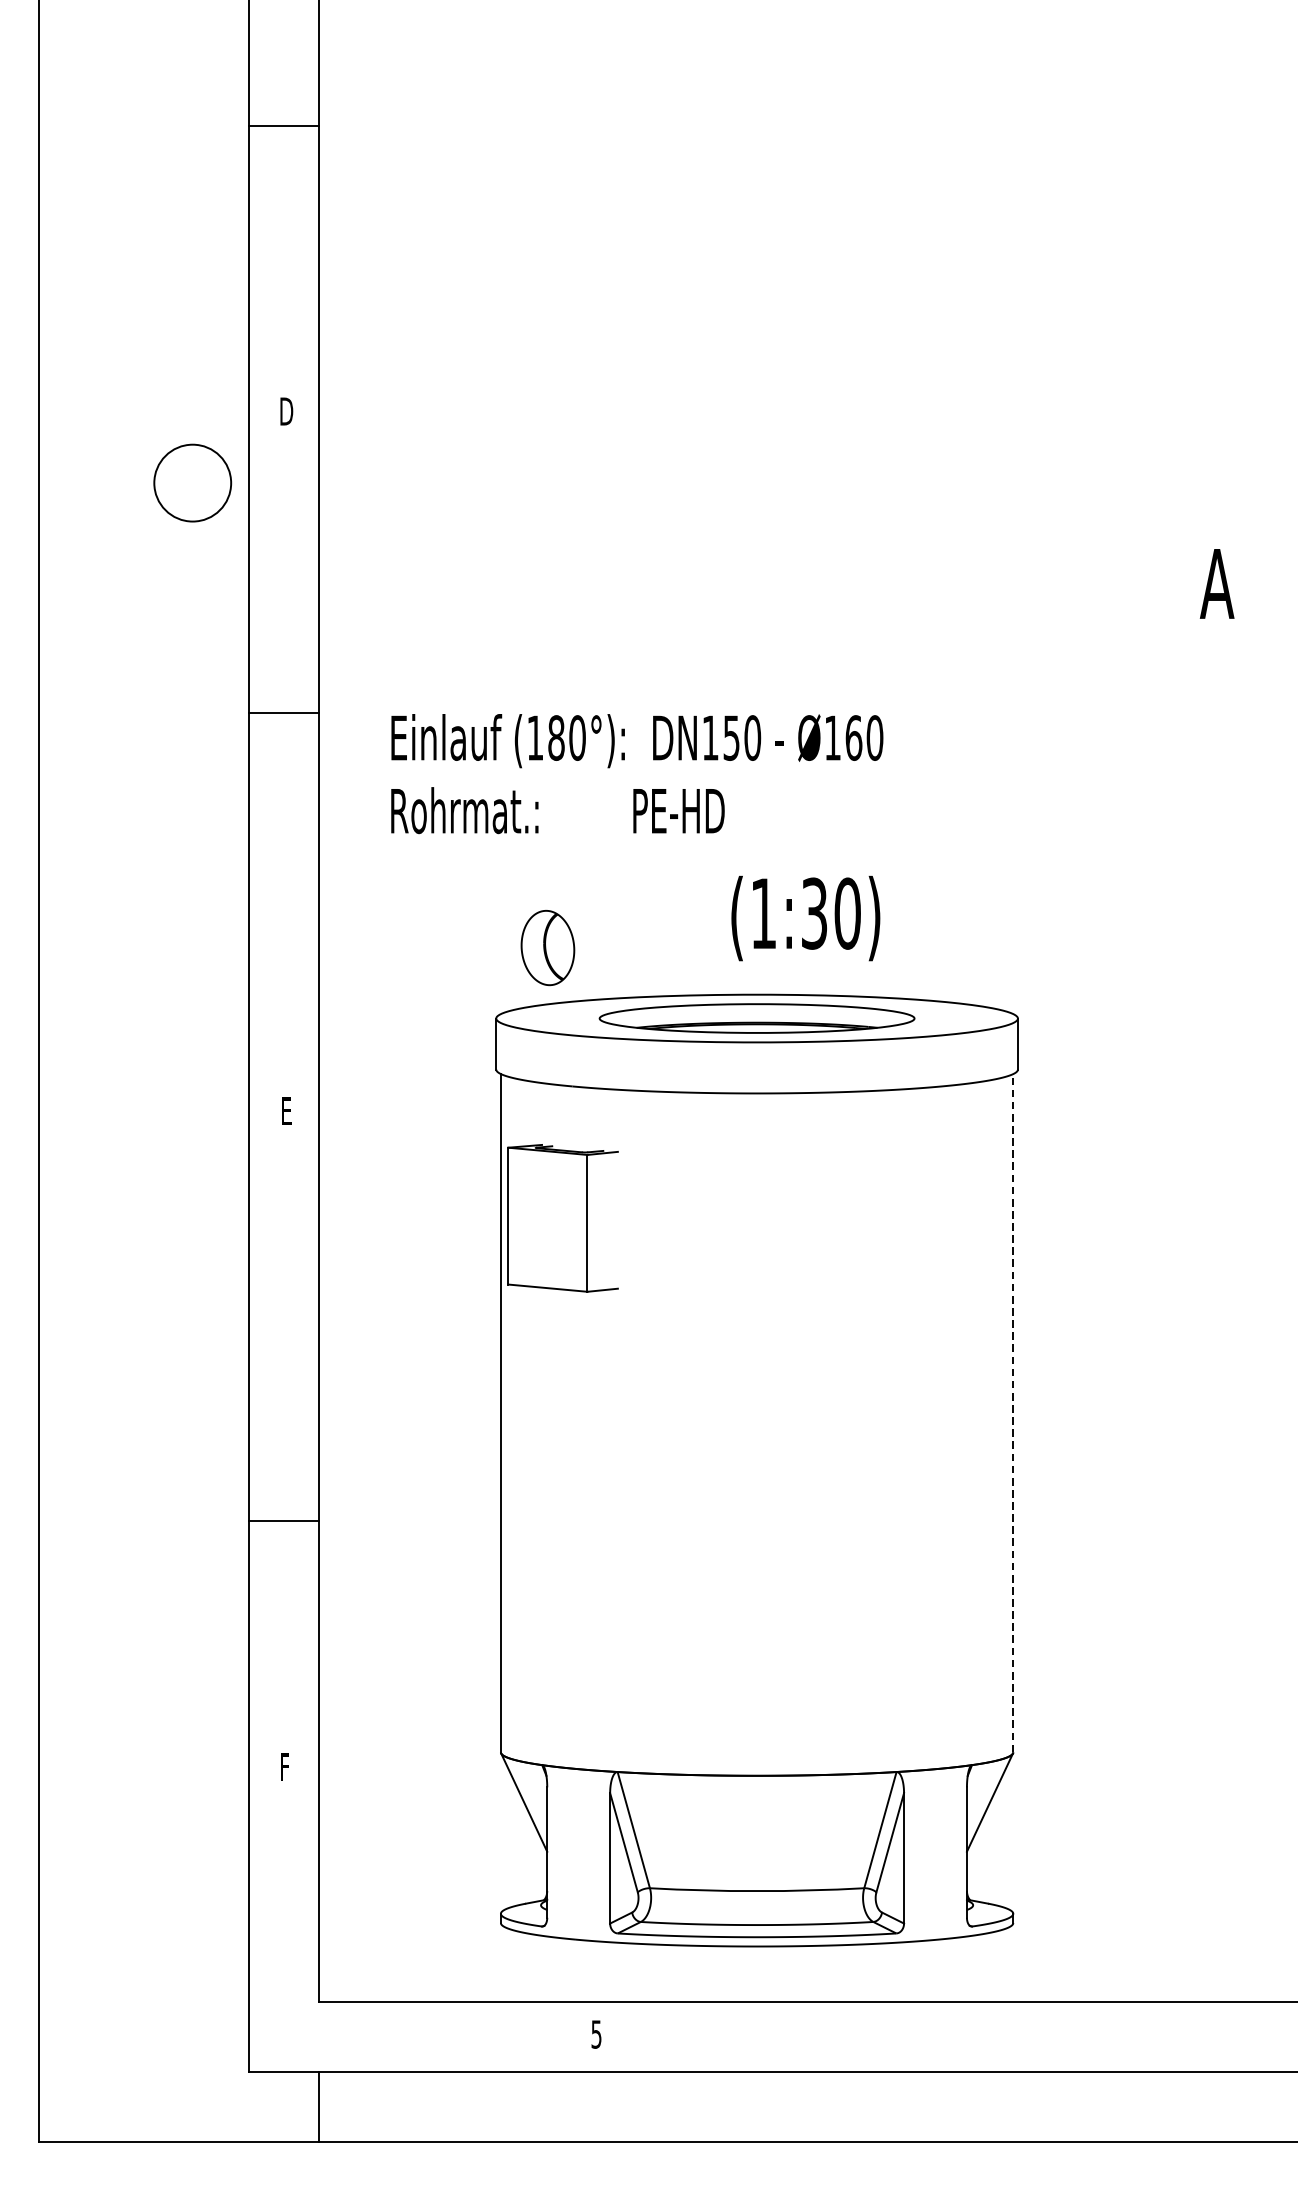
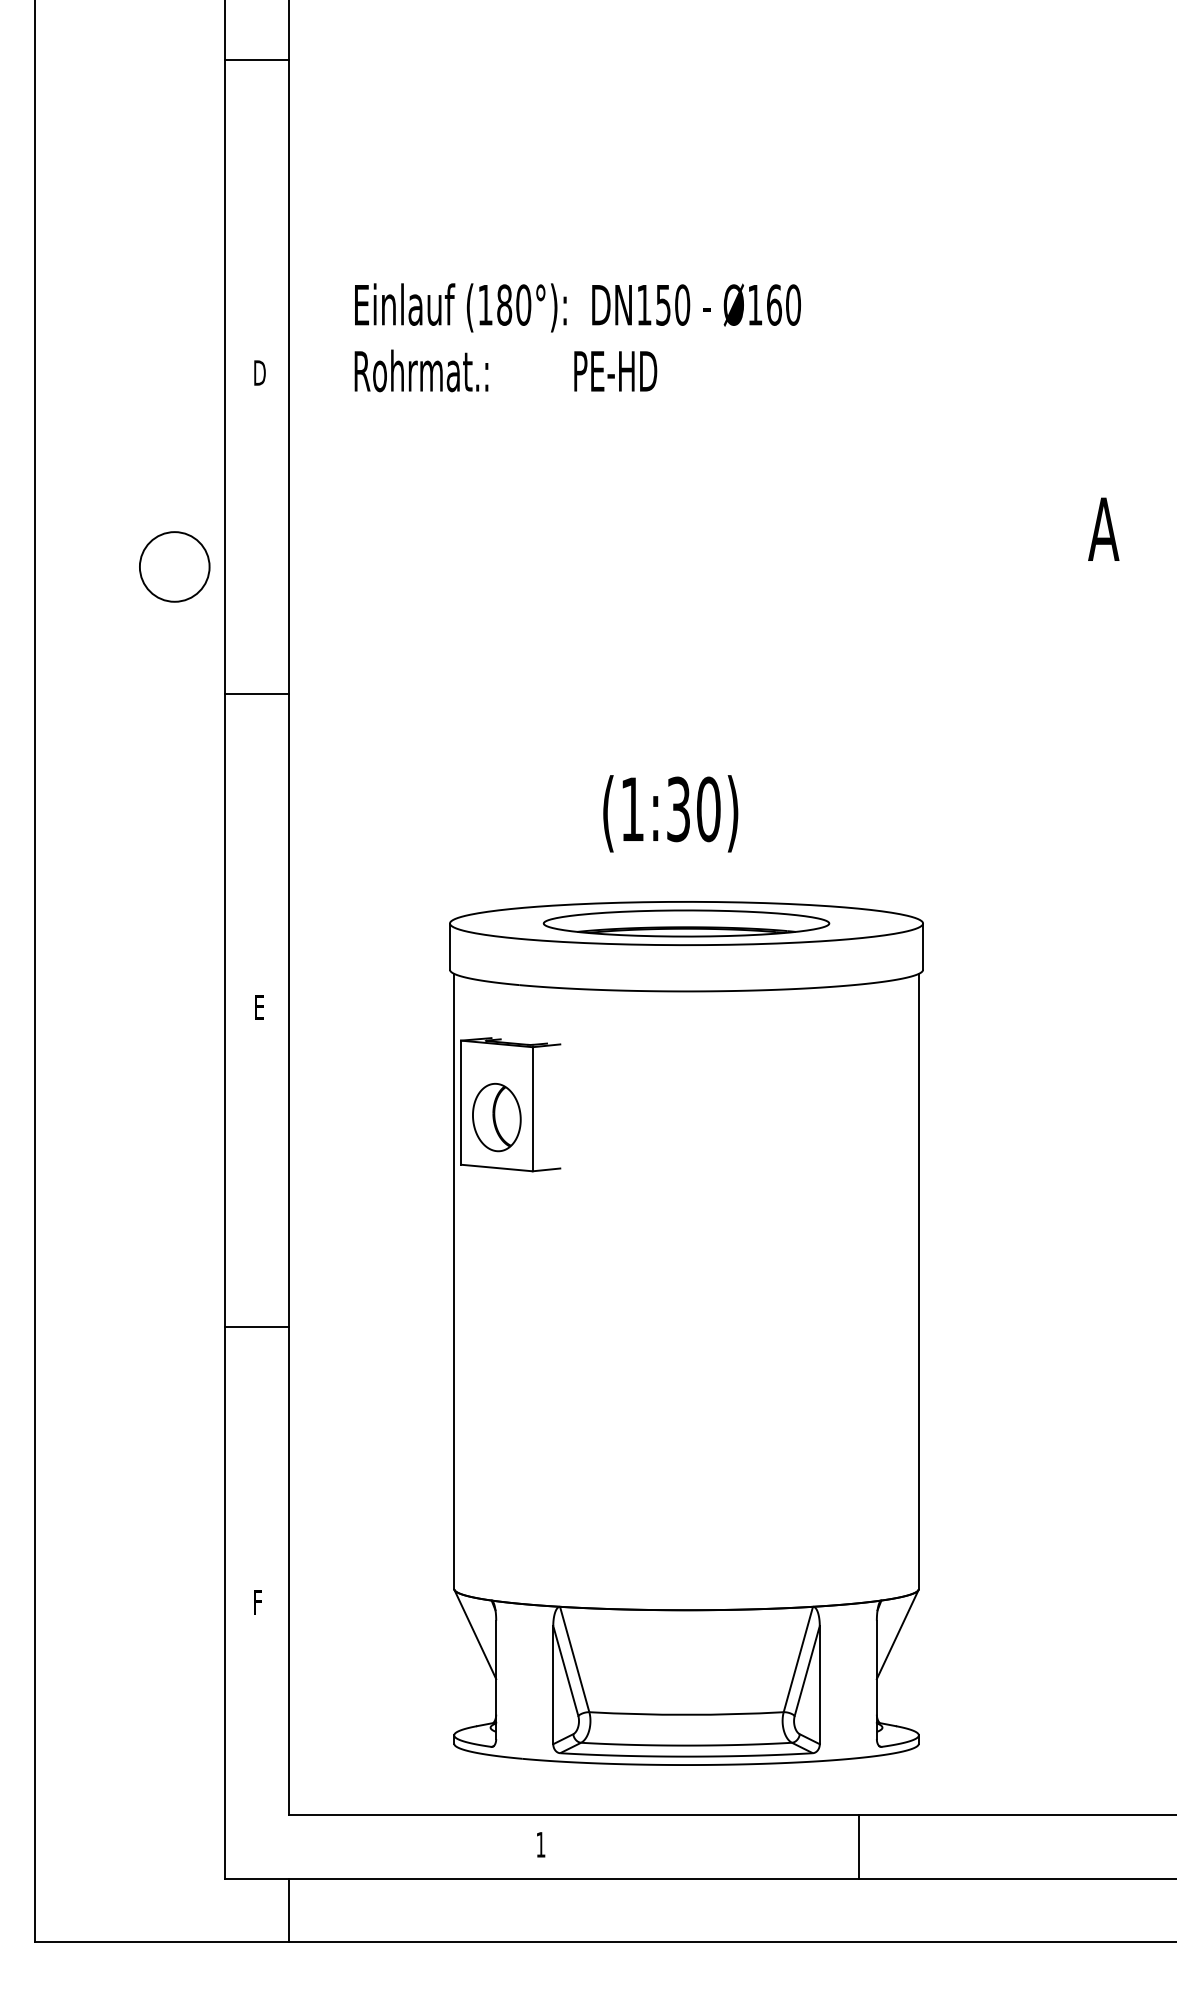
line: (282, 126) -> (256, 60), moved
circle: (192, 482) -> (174, 566), moved
line: (282, 713) -> (256, 693), moved
text: (636, 773) -> (577, 337), moved
text: (805, 918) -> (670, 813), moved
part: (547, 947) -> (496, 1117), moved
line: (1012, 1413) -> (918, 1281), dashed -> solid
line: (282, 1521) -> (256, 1327), moved
text: (596, 2034) -> (540, 1844), 5 -> 1
line: (947, 2036) -> (859, 1846), added

